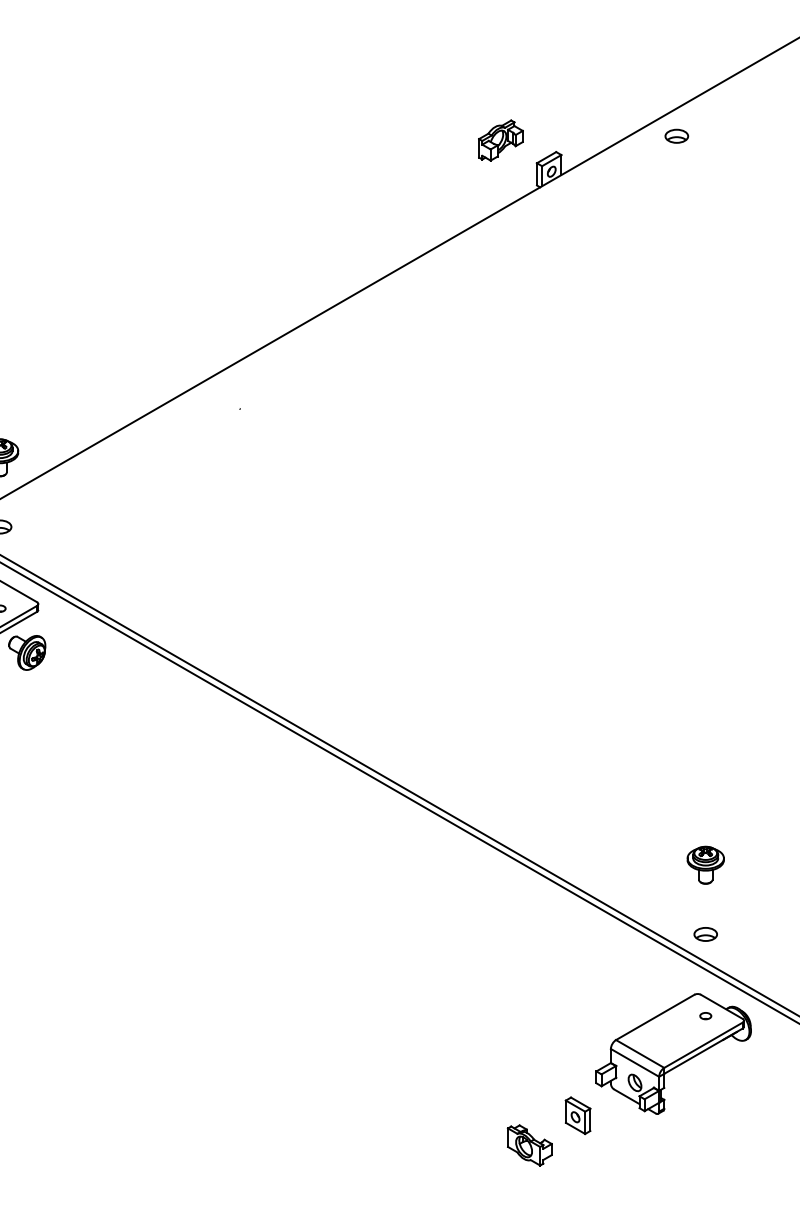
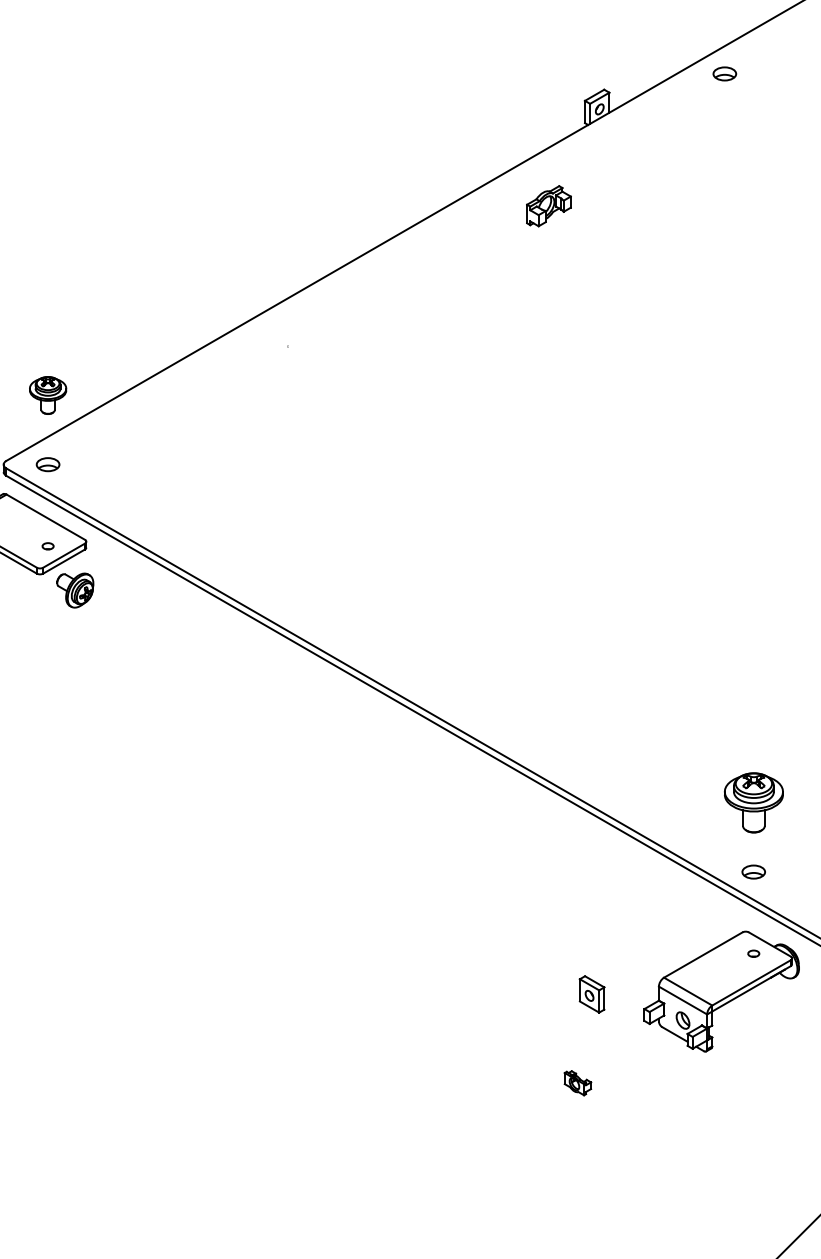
part: (500, 140) -> (548, 206), moved
part: (705, 864) -> (753, 802), size x1.6
part: (577, 1115) -> (591, 994), moved
part: (529, 1145) -> (577, 1083), size x0.6

